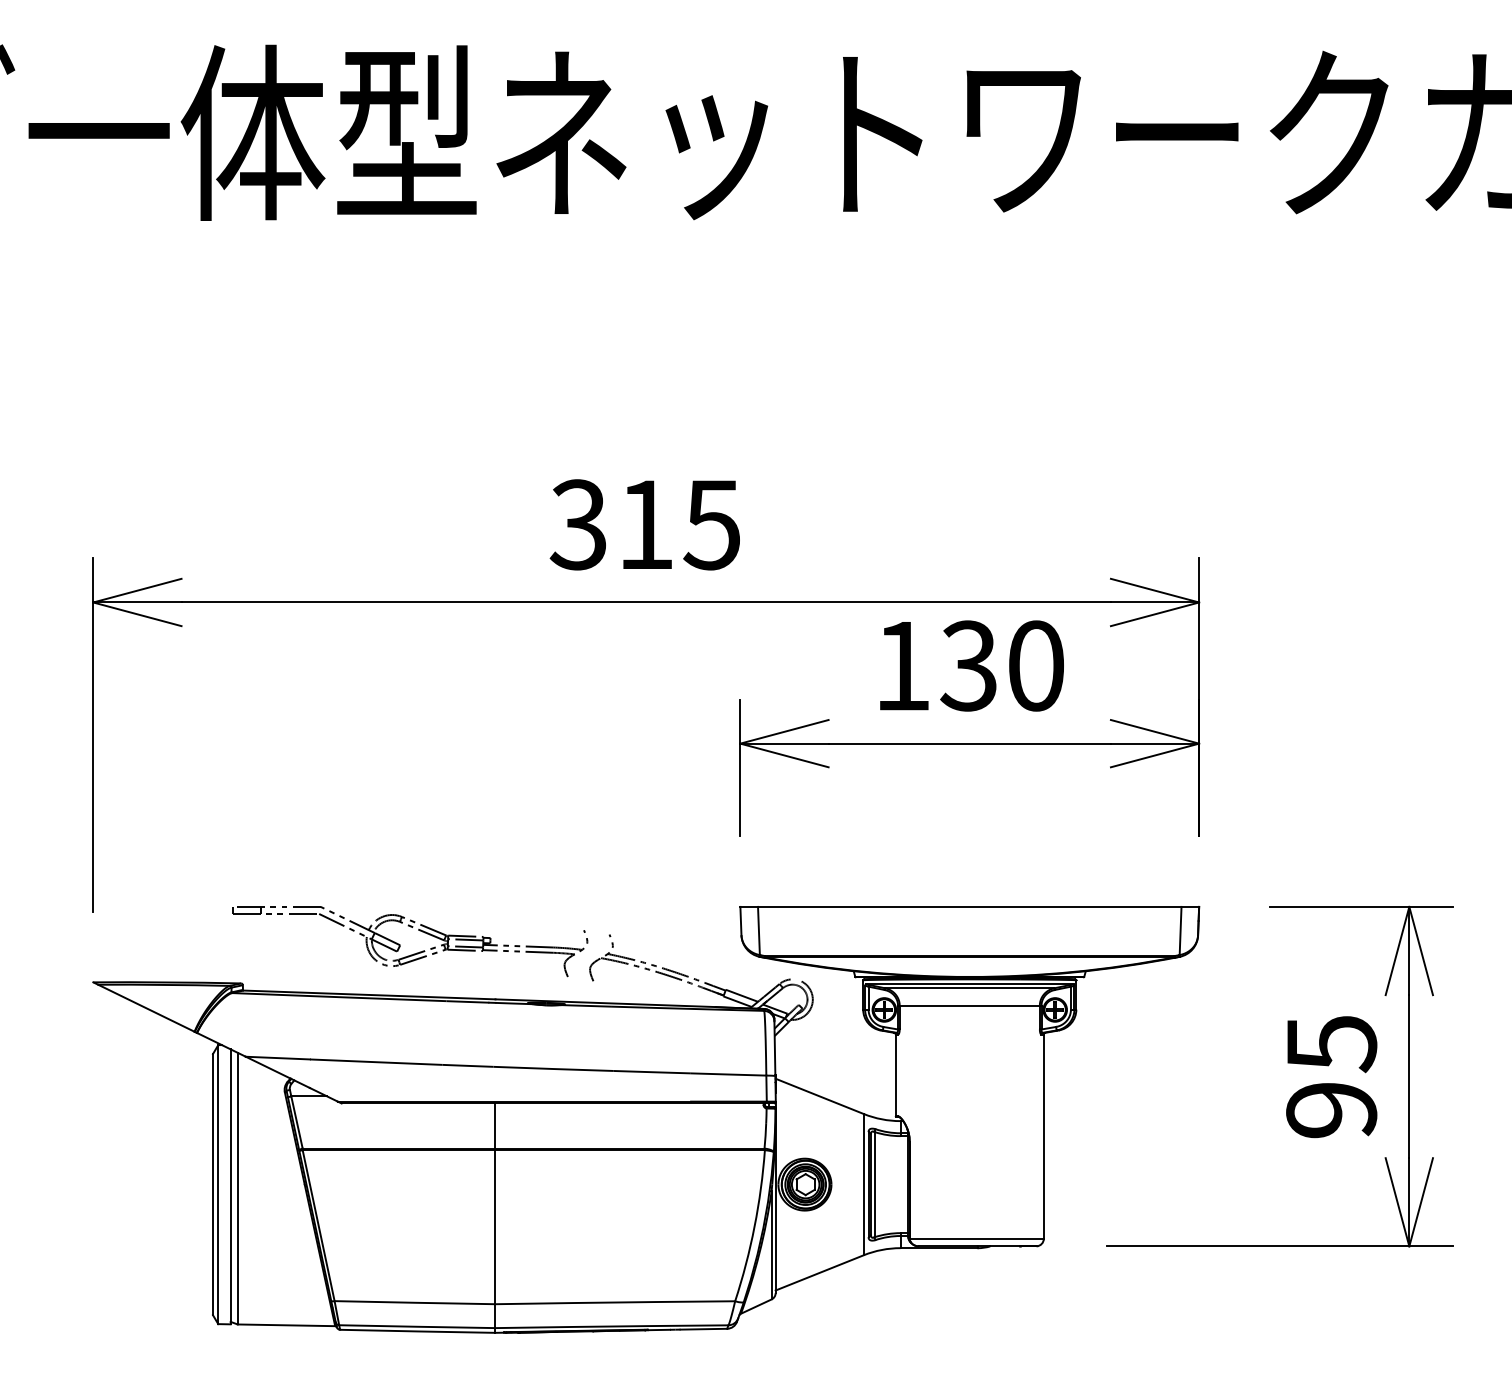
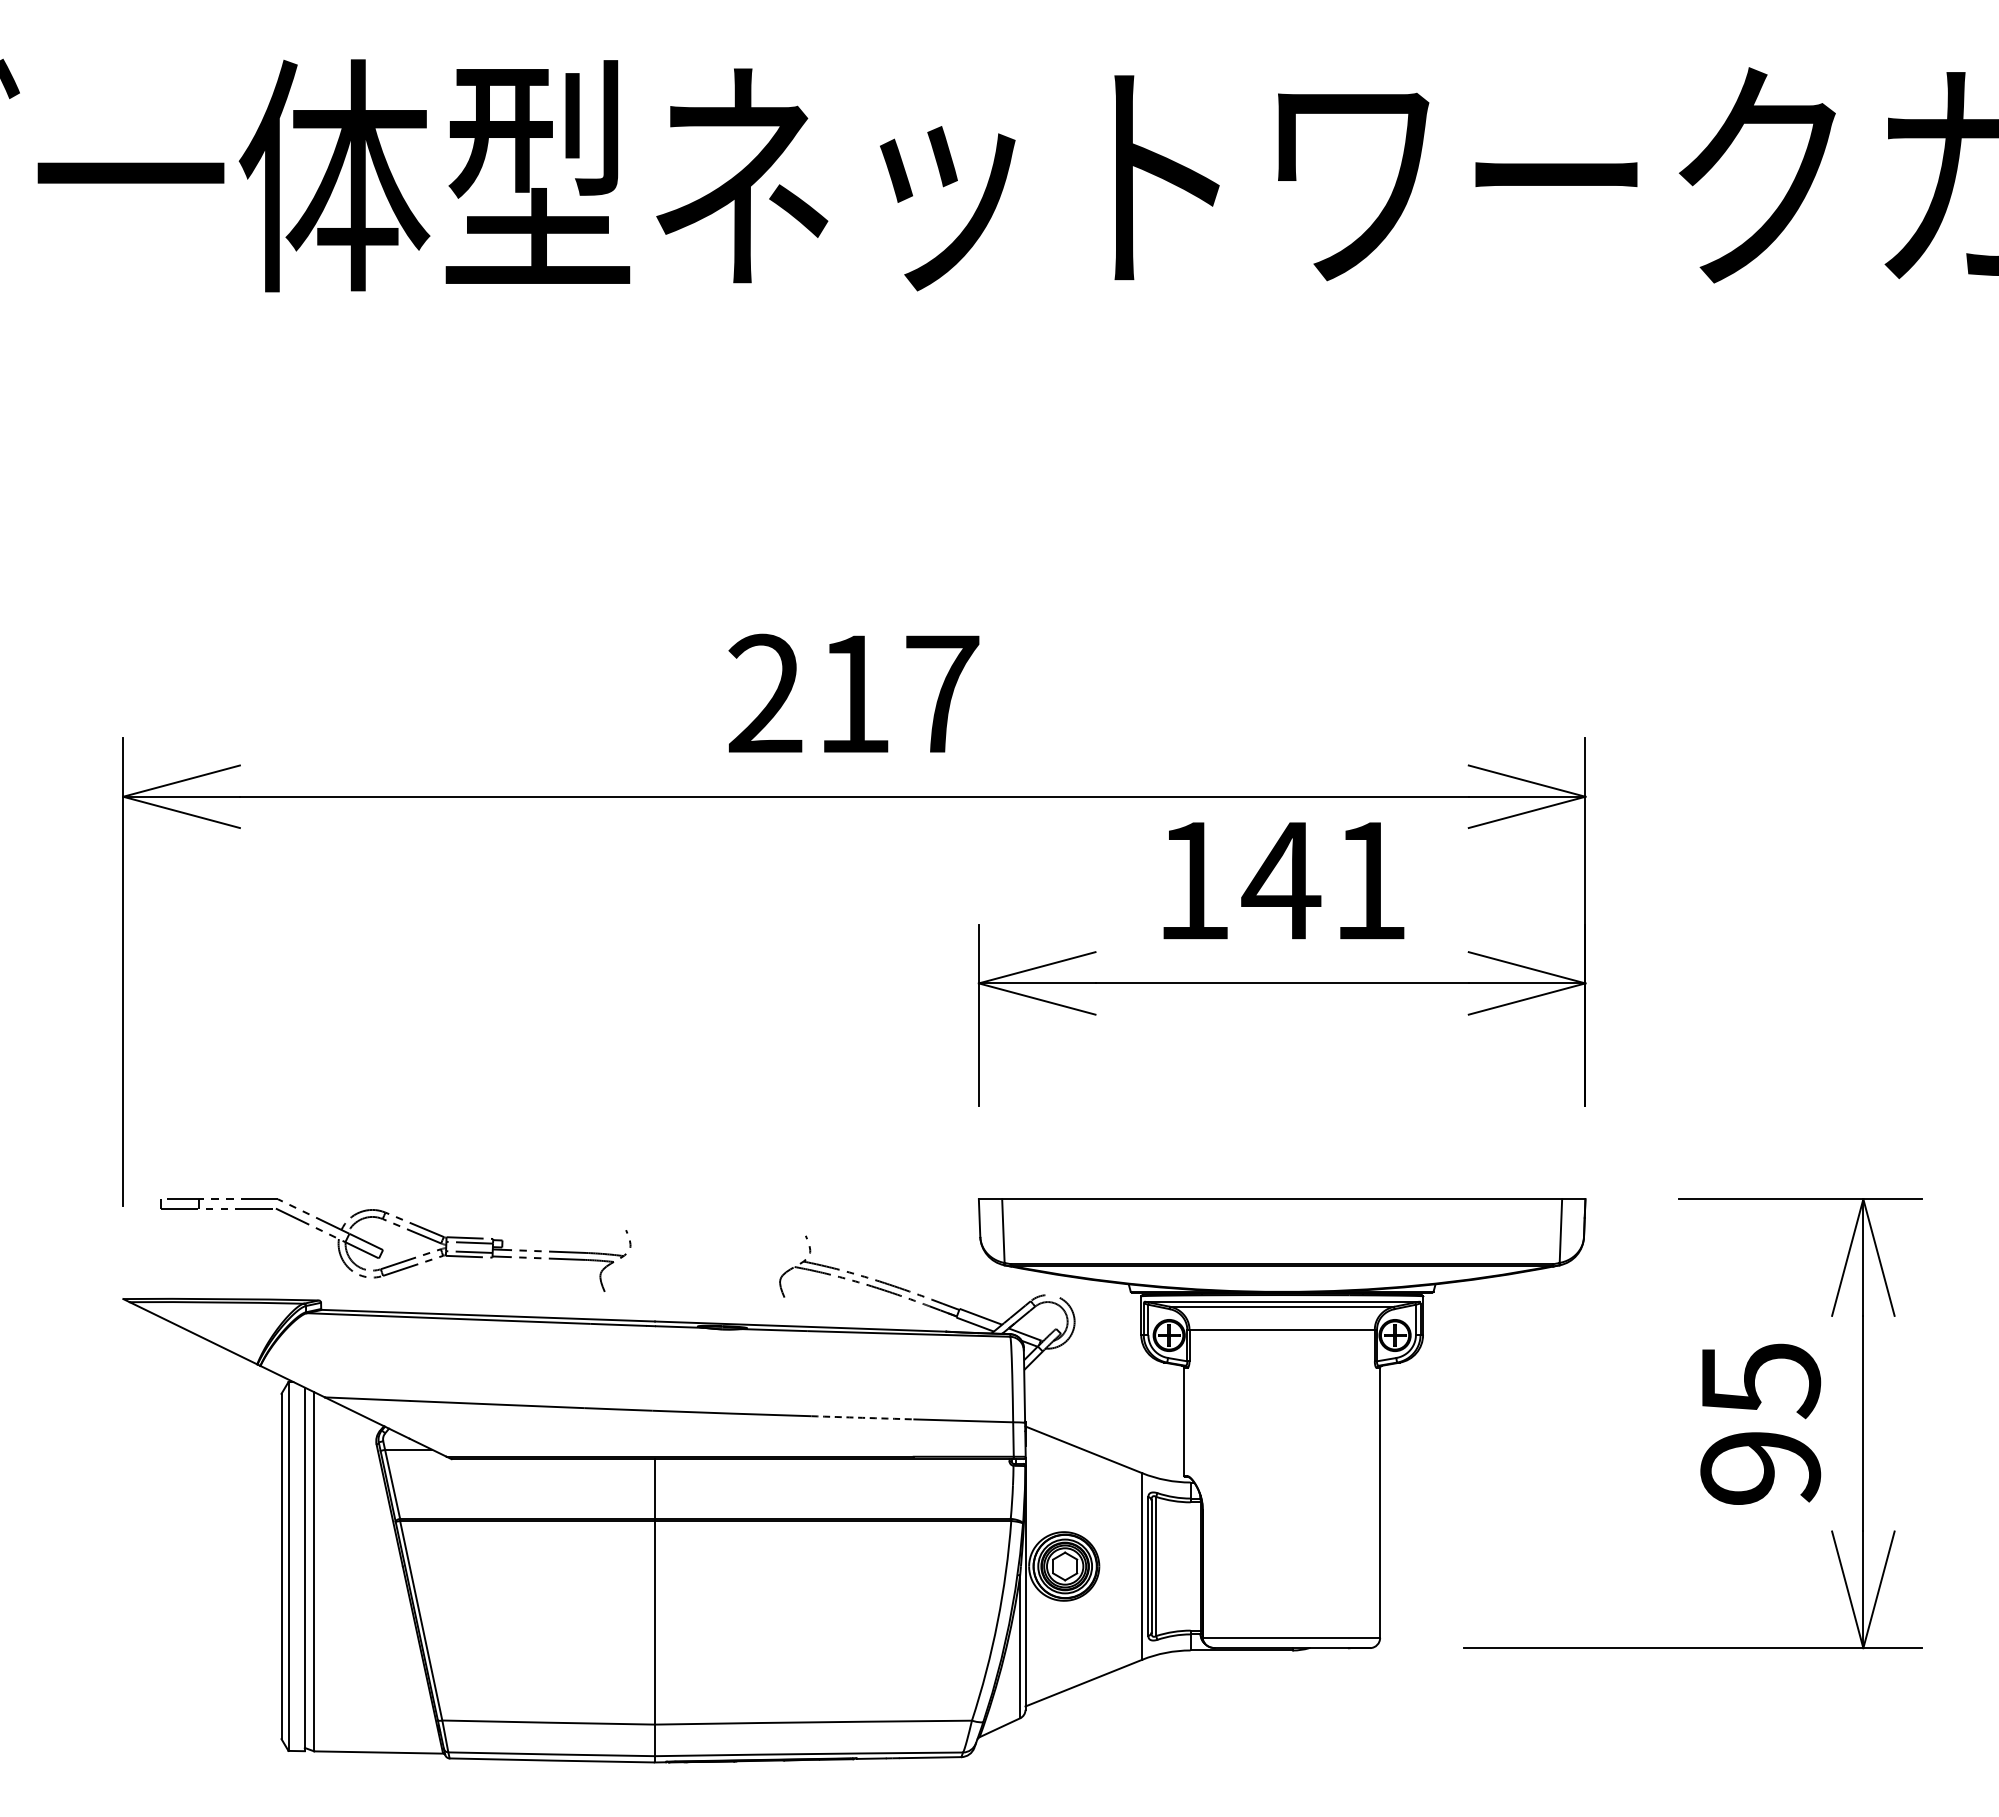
text: (644, 525) -> (852, 694), 315 -> 217
text: (1001, 665) -> (1323, 880), 130 -> 141
part: (400, 944) -> (383, 1249), moved
arc: (652, 1071) -> (862, 1417), solid -> dashed

